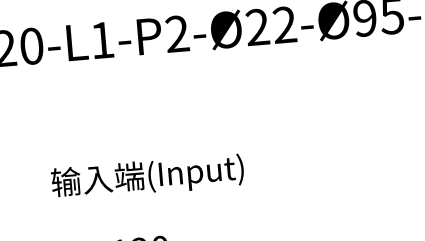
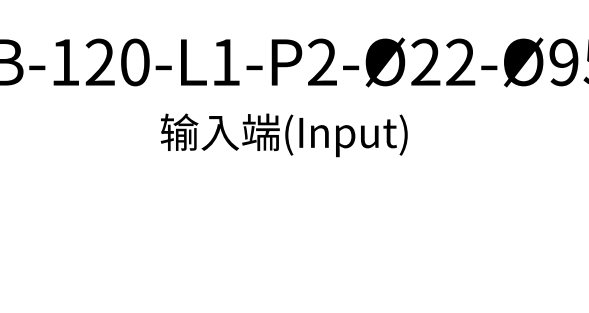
text: (147, 177) -> (283, 135), moved

